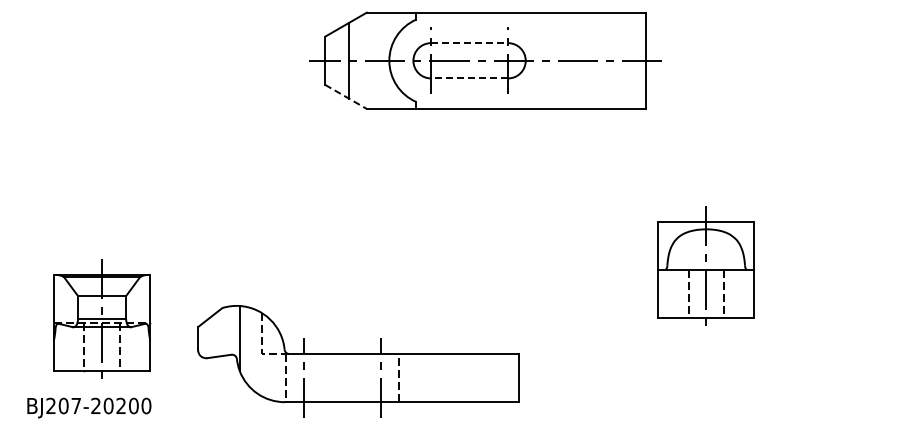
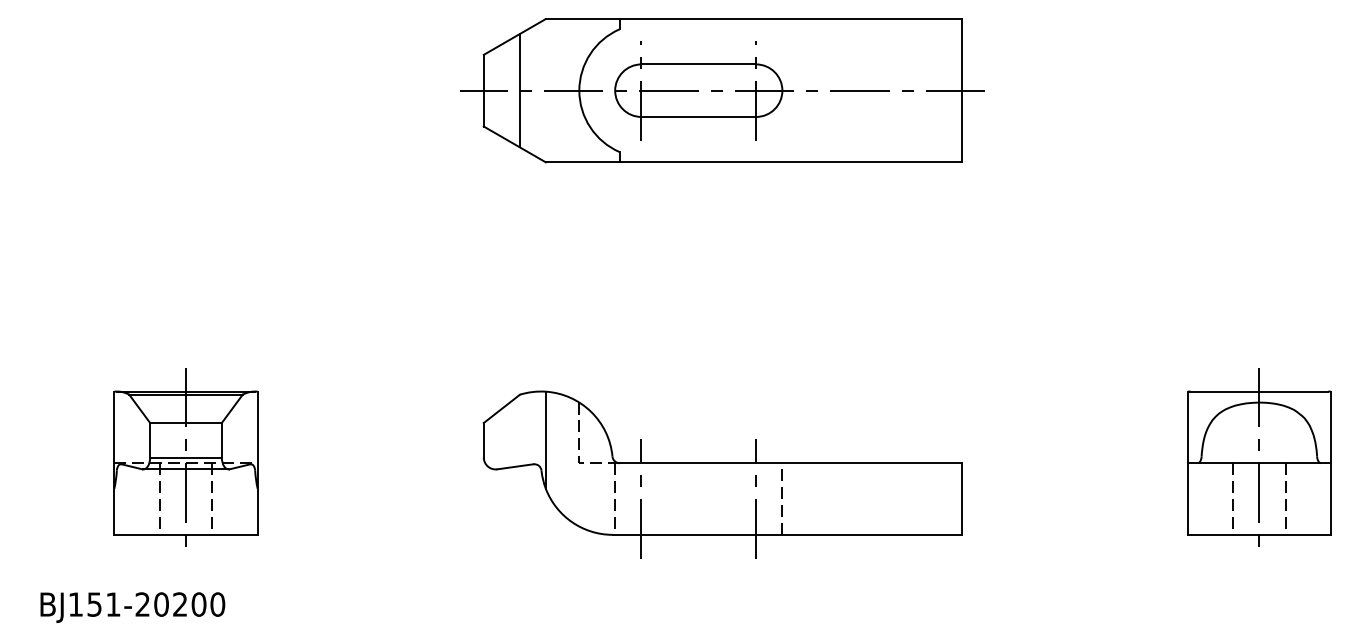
line: (469, 43) -> (698, 64), dashed -> solid
line: (469, 78) -> (698, 117), dashed -> solid
line: (346, 97) -> (515, 145), dashed -> solid
part: (705, 265) -> (1258, 456), moved
part: (101, 318) -> (185, 456), moved
part: (358, 361) -> (722, 474), moved
text: (63, 405) -> (94, 603), BJ207-20200 -> BJ151-20200

